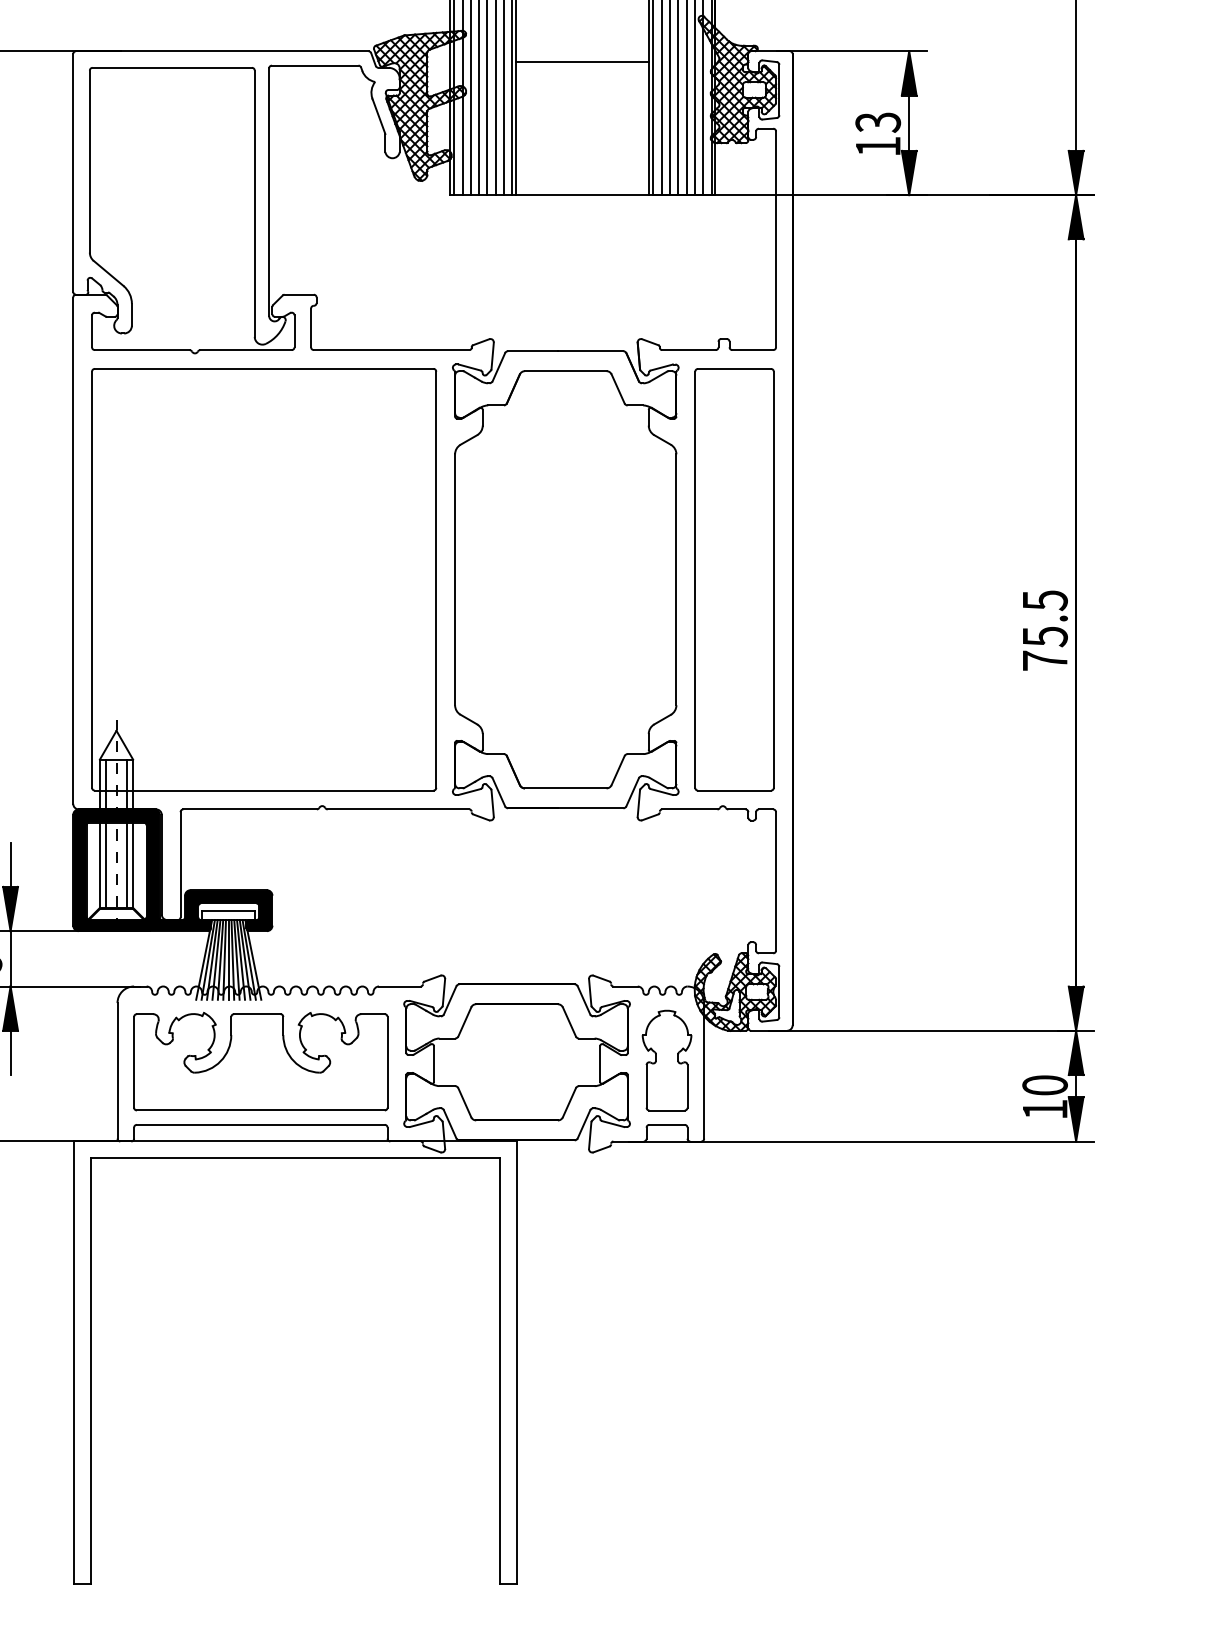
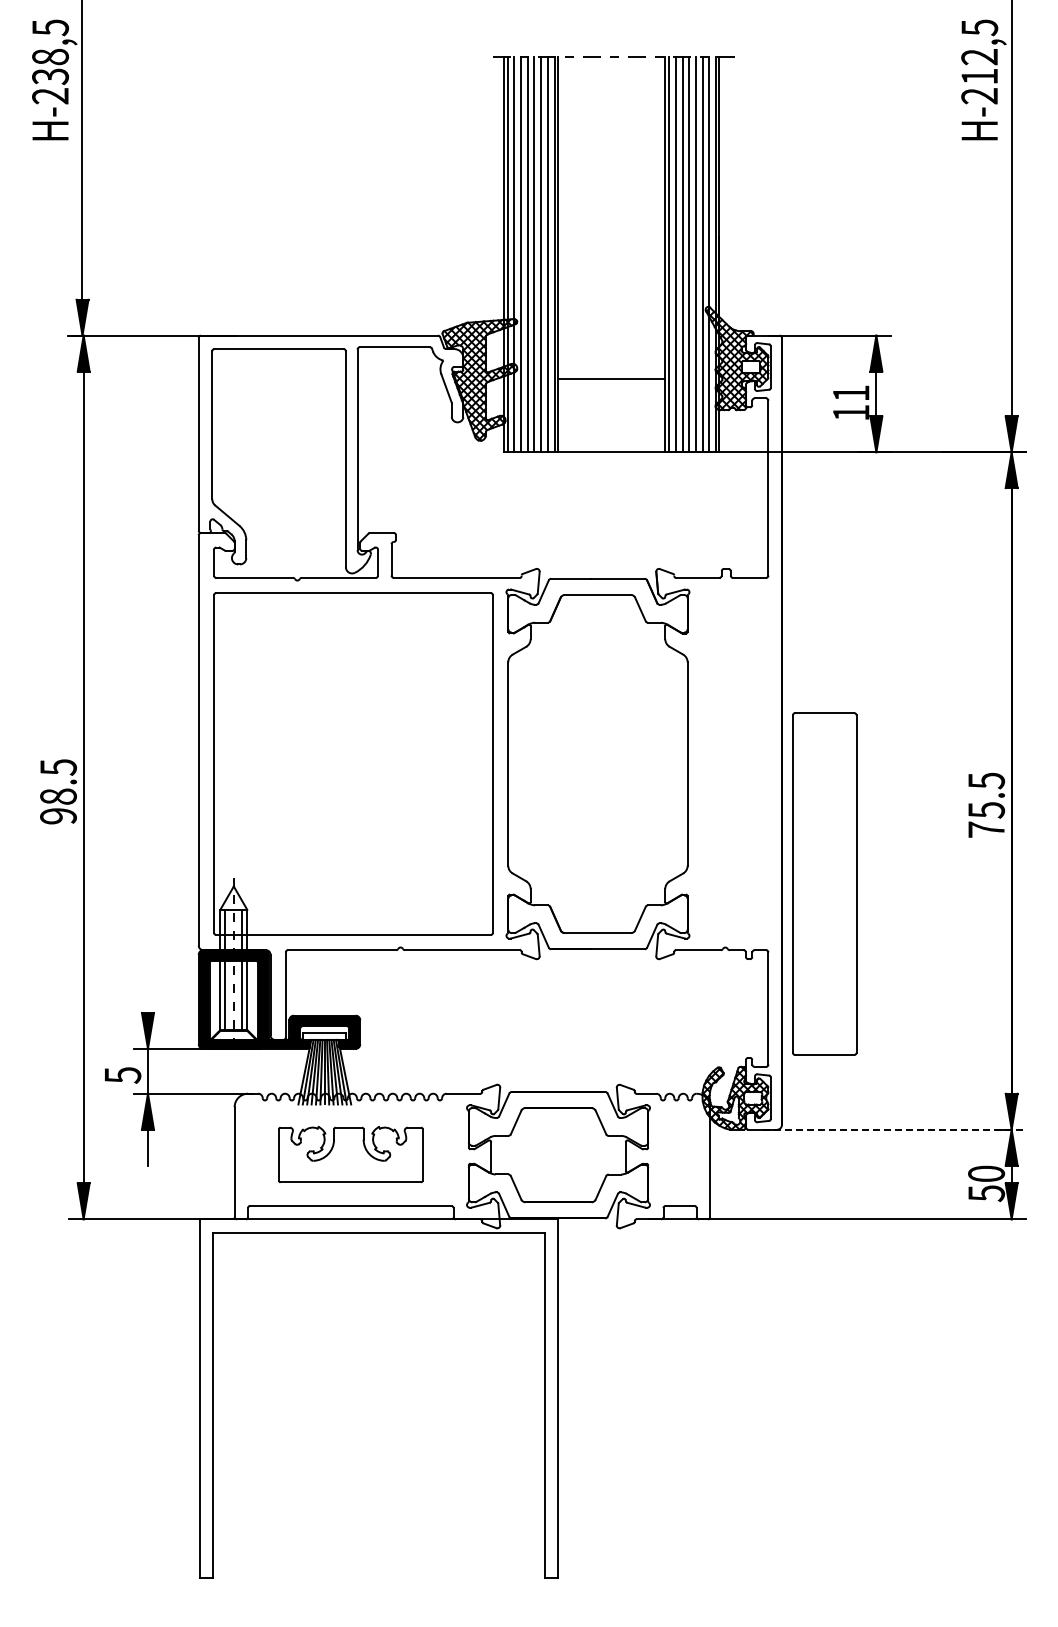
line: (582, 62) -> (611, 378), moved
text: (877, 122) -> (850, 393), 13 -> 11
part: (734, 579) -> (824, 883), moved
line: (10, 864) -> (147, 994), removed
line: (931, 1030) -> (894, 1129), solid -> dashed
part: (666, 1060) -> (679, 1153), removed
part: (260, 1061) -> (350, 1154), size x0.7
text: (1045, 1109) -> (986, 1193), 10 -> 50

